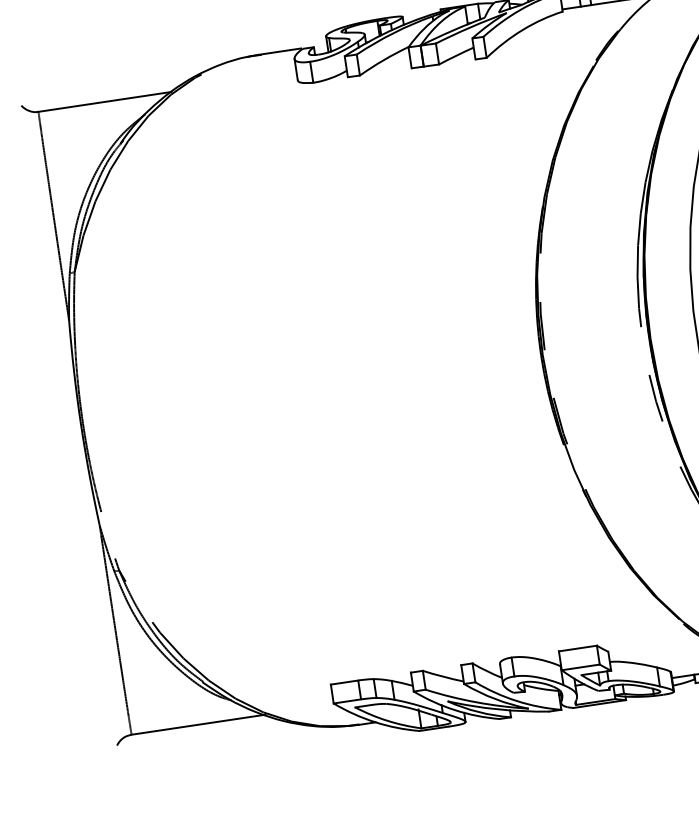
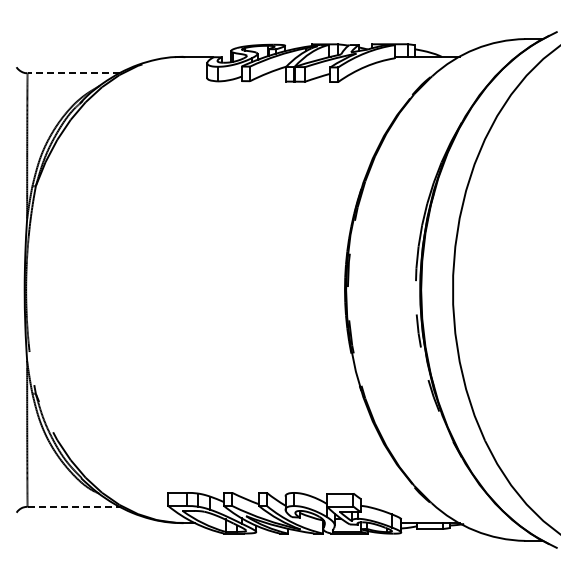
line: (104, 102) -> (73, 73), solid -> dashed
line: (198, 724) -> (74, 506), solid -> dashed

